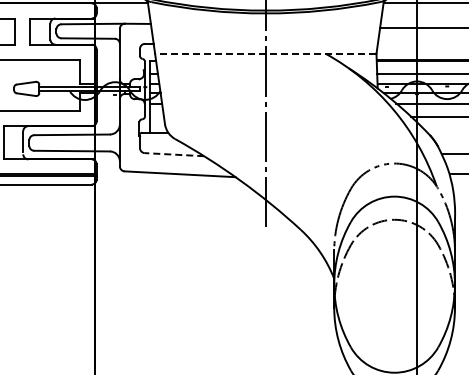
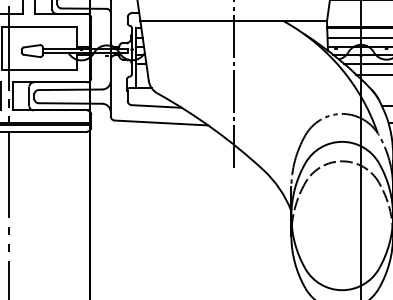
line: (265, 53) -> (233, 21), dashed -> solid
line: (174, 154) -> (156, 106), dashed -> solid

